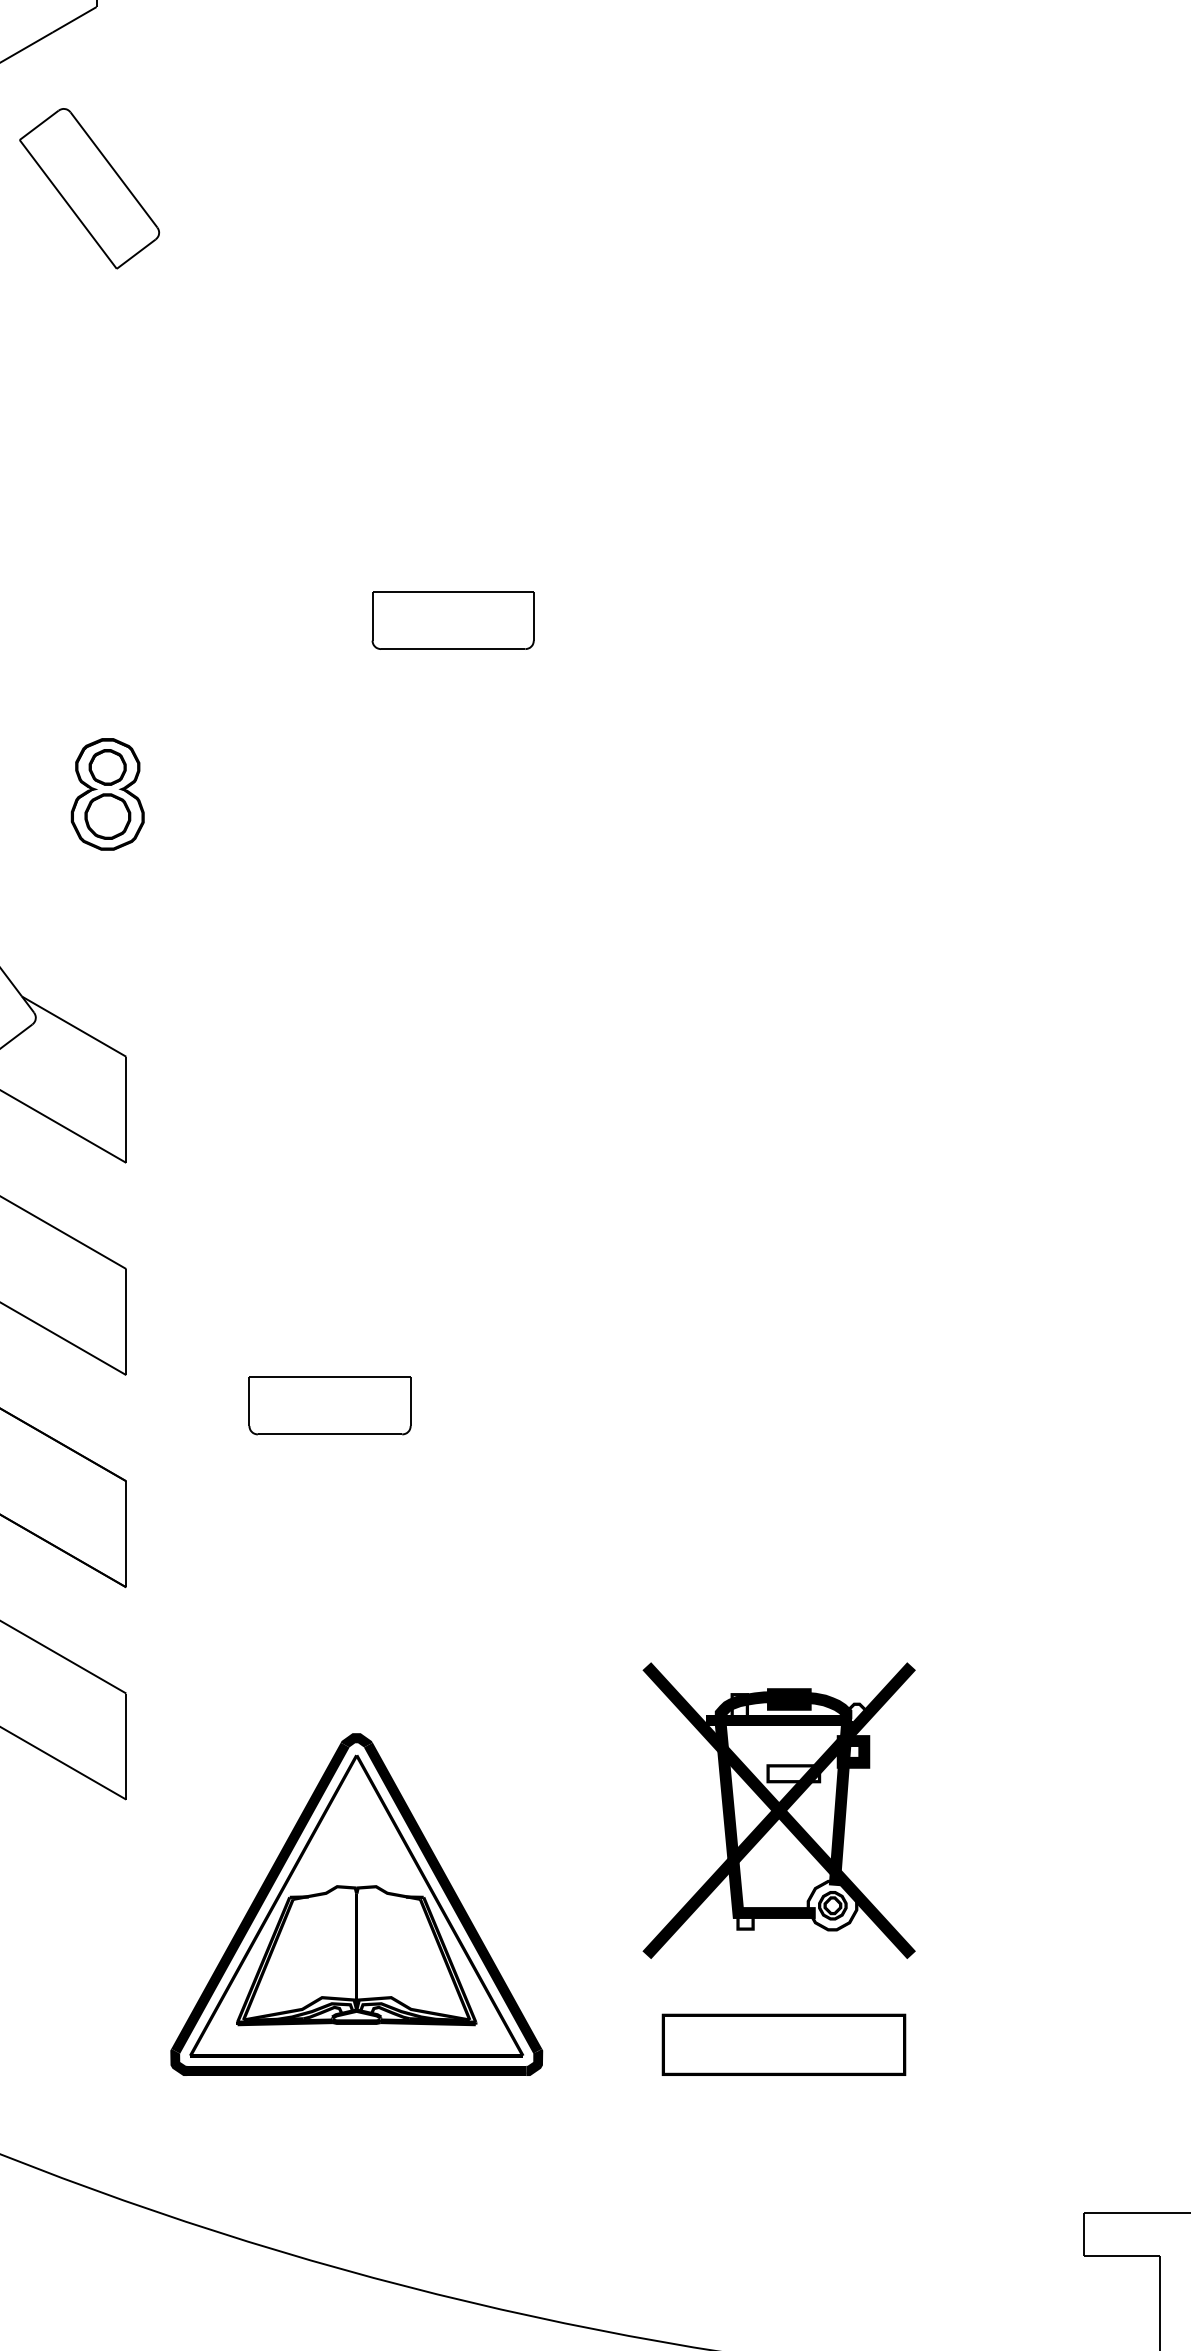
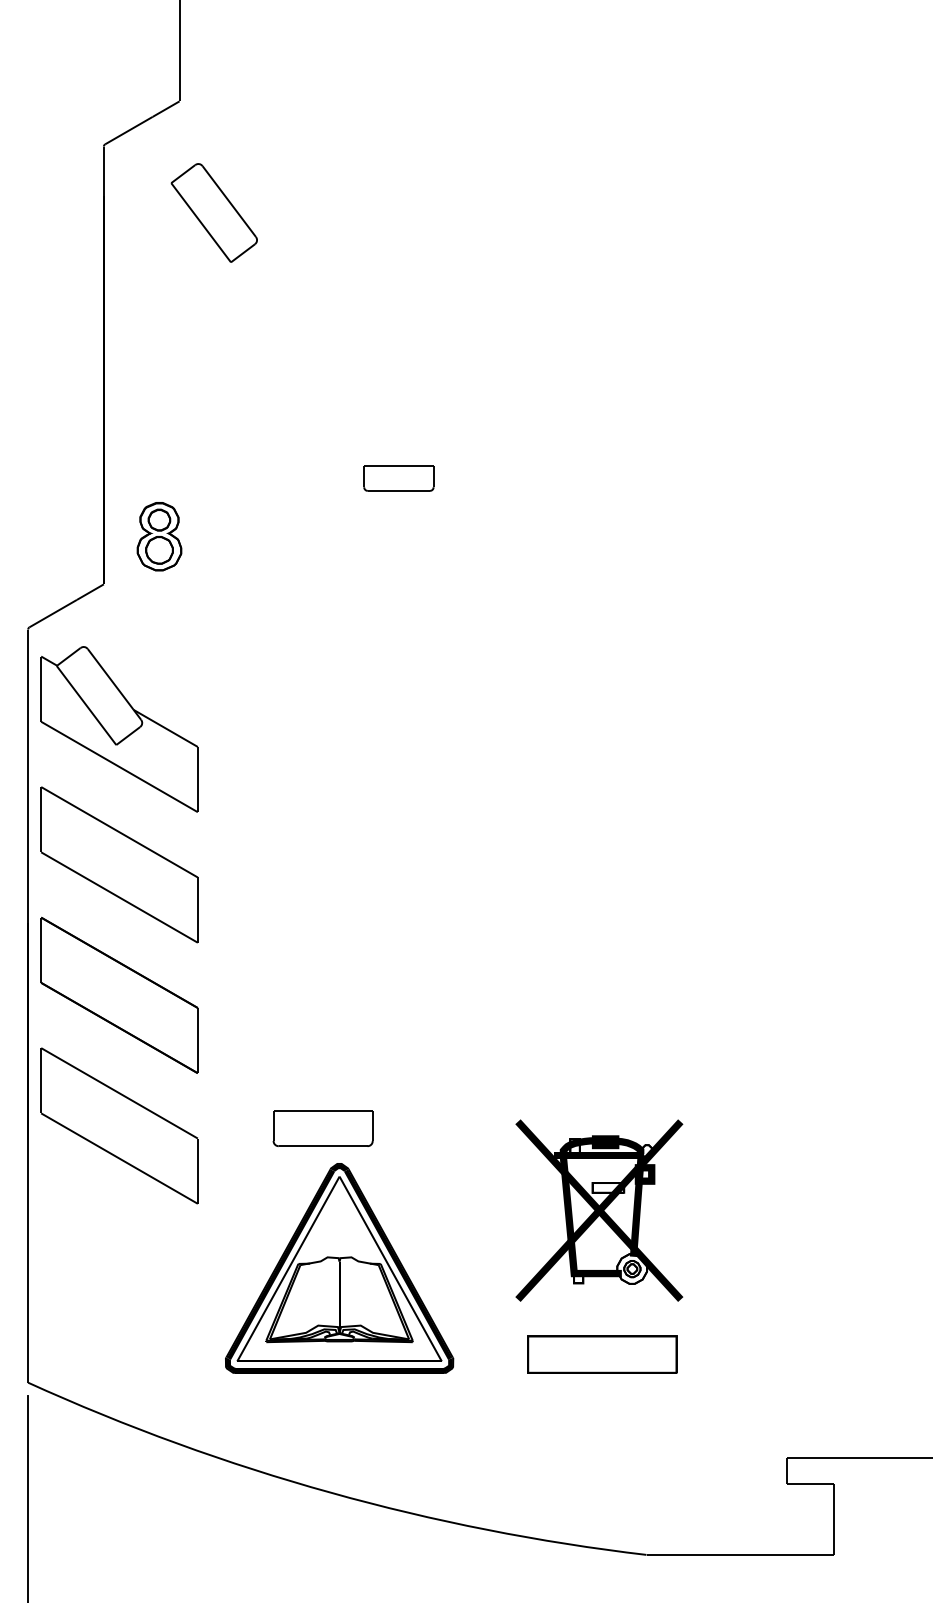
part: (88, 187) -> (213, 212), moved
part: (452, 620) -> (398, 478), size x0.7
part: (107, 794) -> (159, 536), moved
part: (328, 1405) -> (322, 1128), moved

